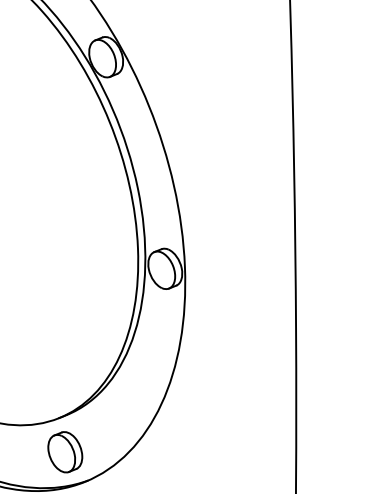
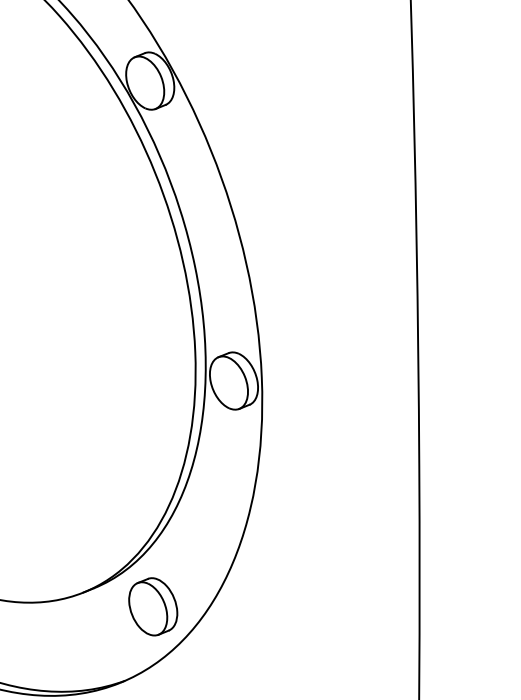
part: (65, 452) -> (153, 607), moved

